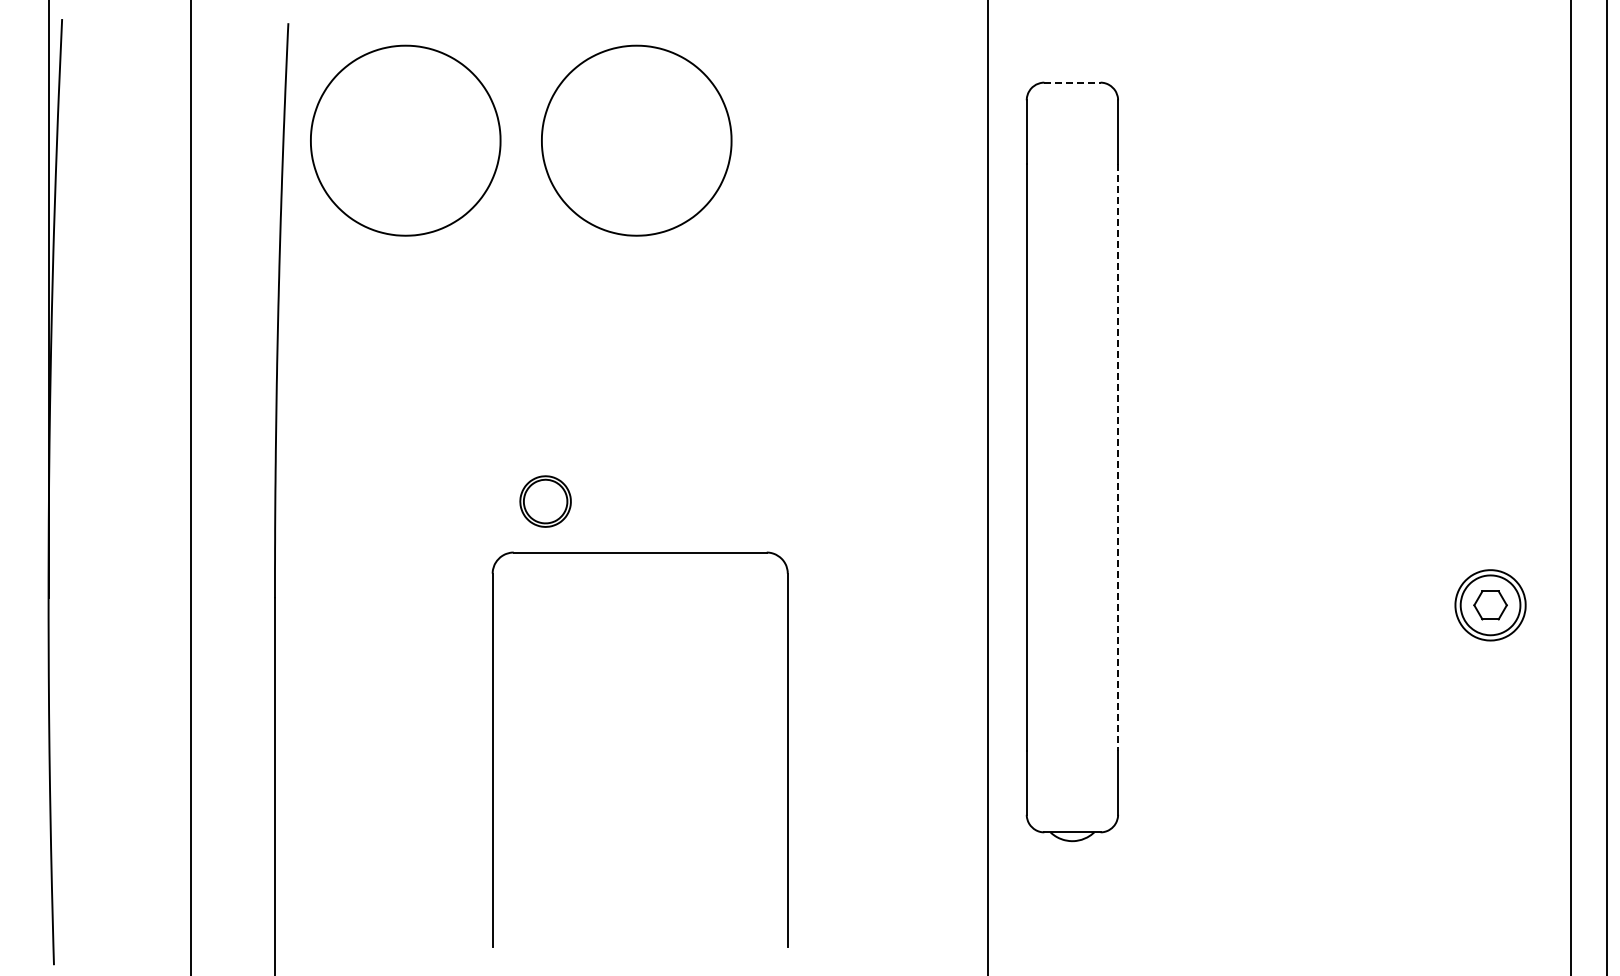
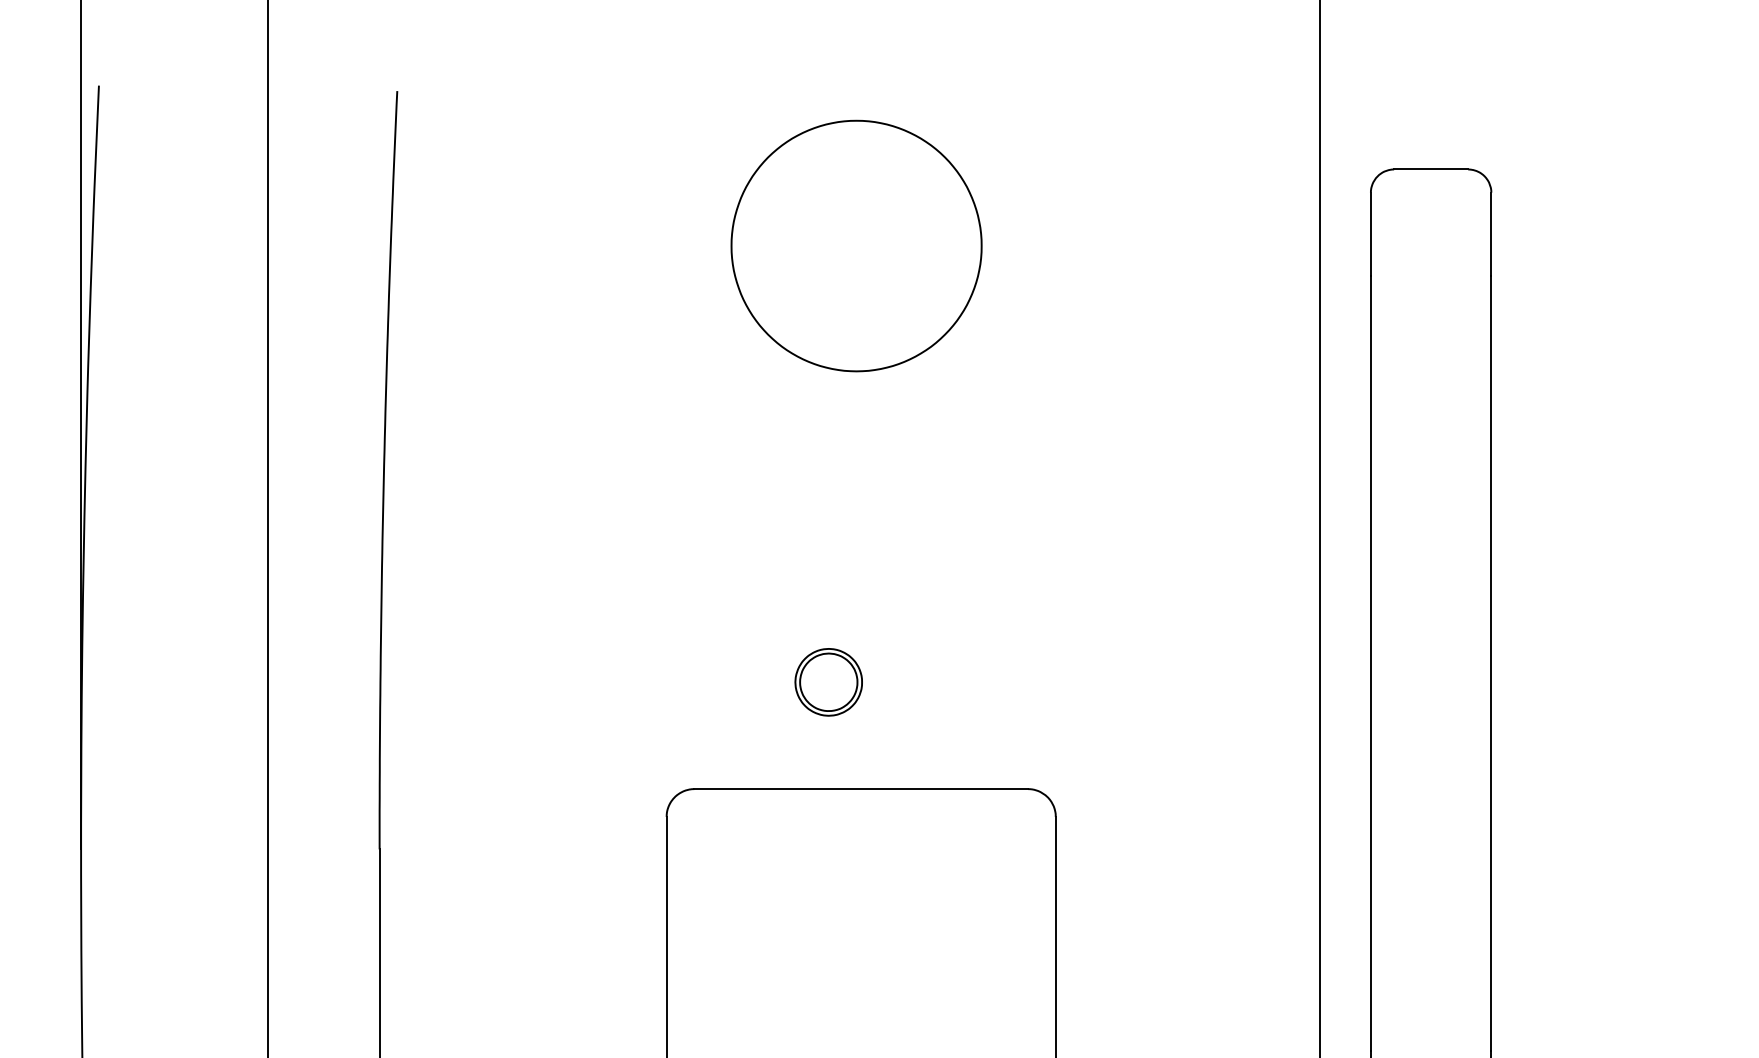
line: (1072, 82) -> (1431, 169), dashed -> solid
part: (405, 140) -> (551, 245), removed
line: (1118, 457) -> (1491, 663), dashed -> solid
part: (545, 501) -> (828, 682), moved

